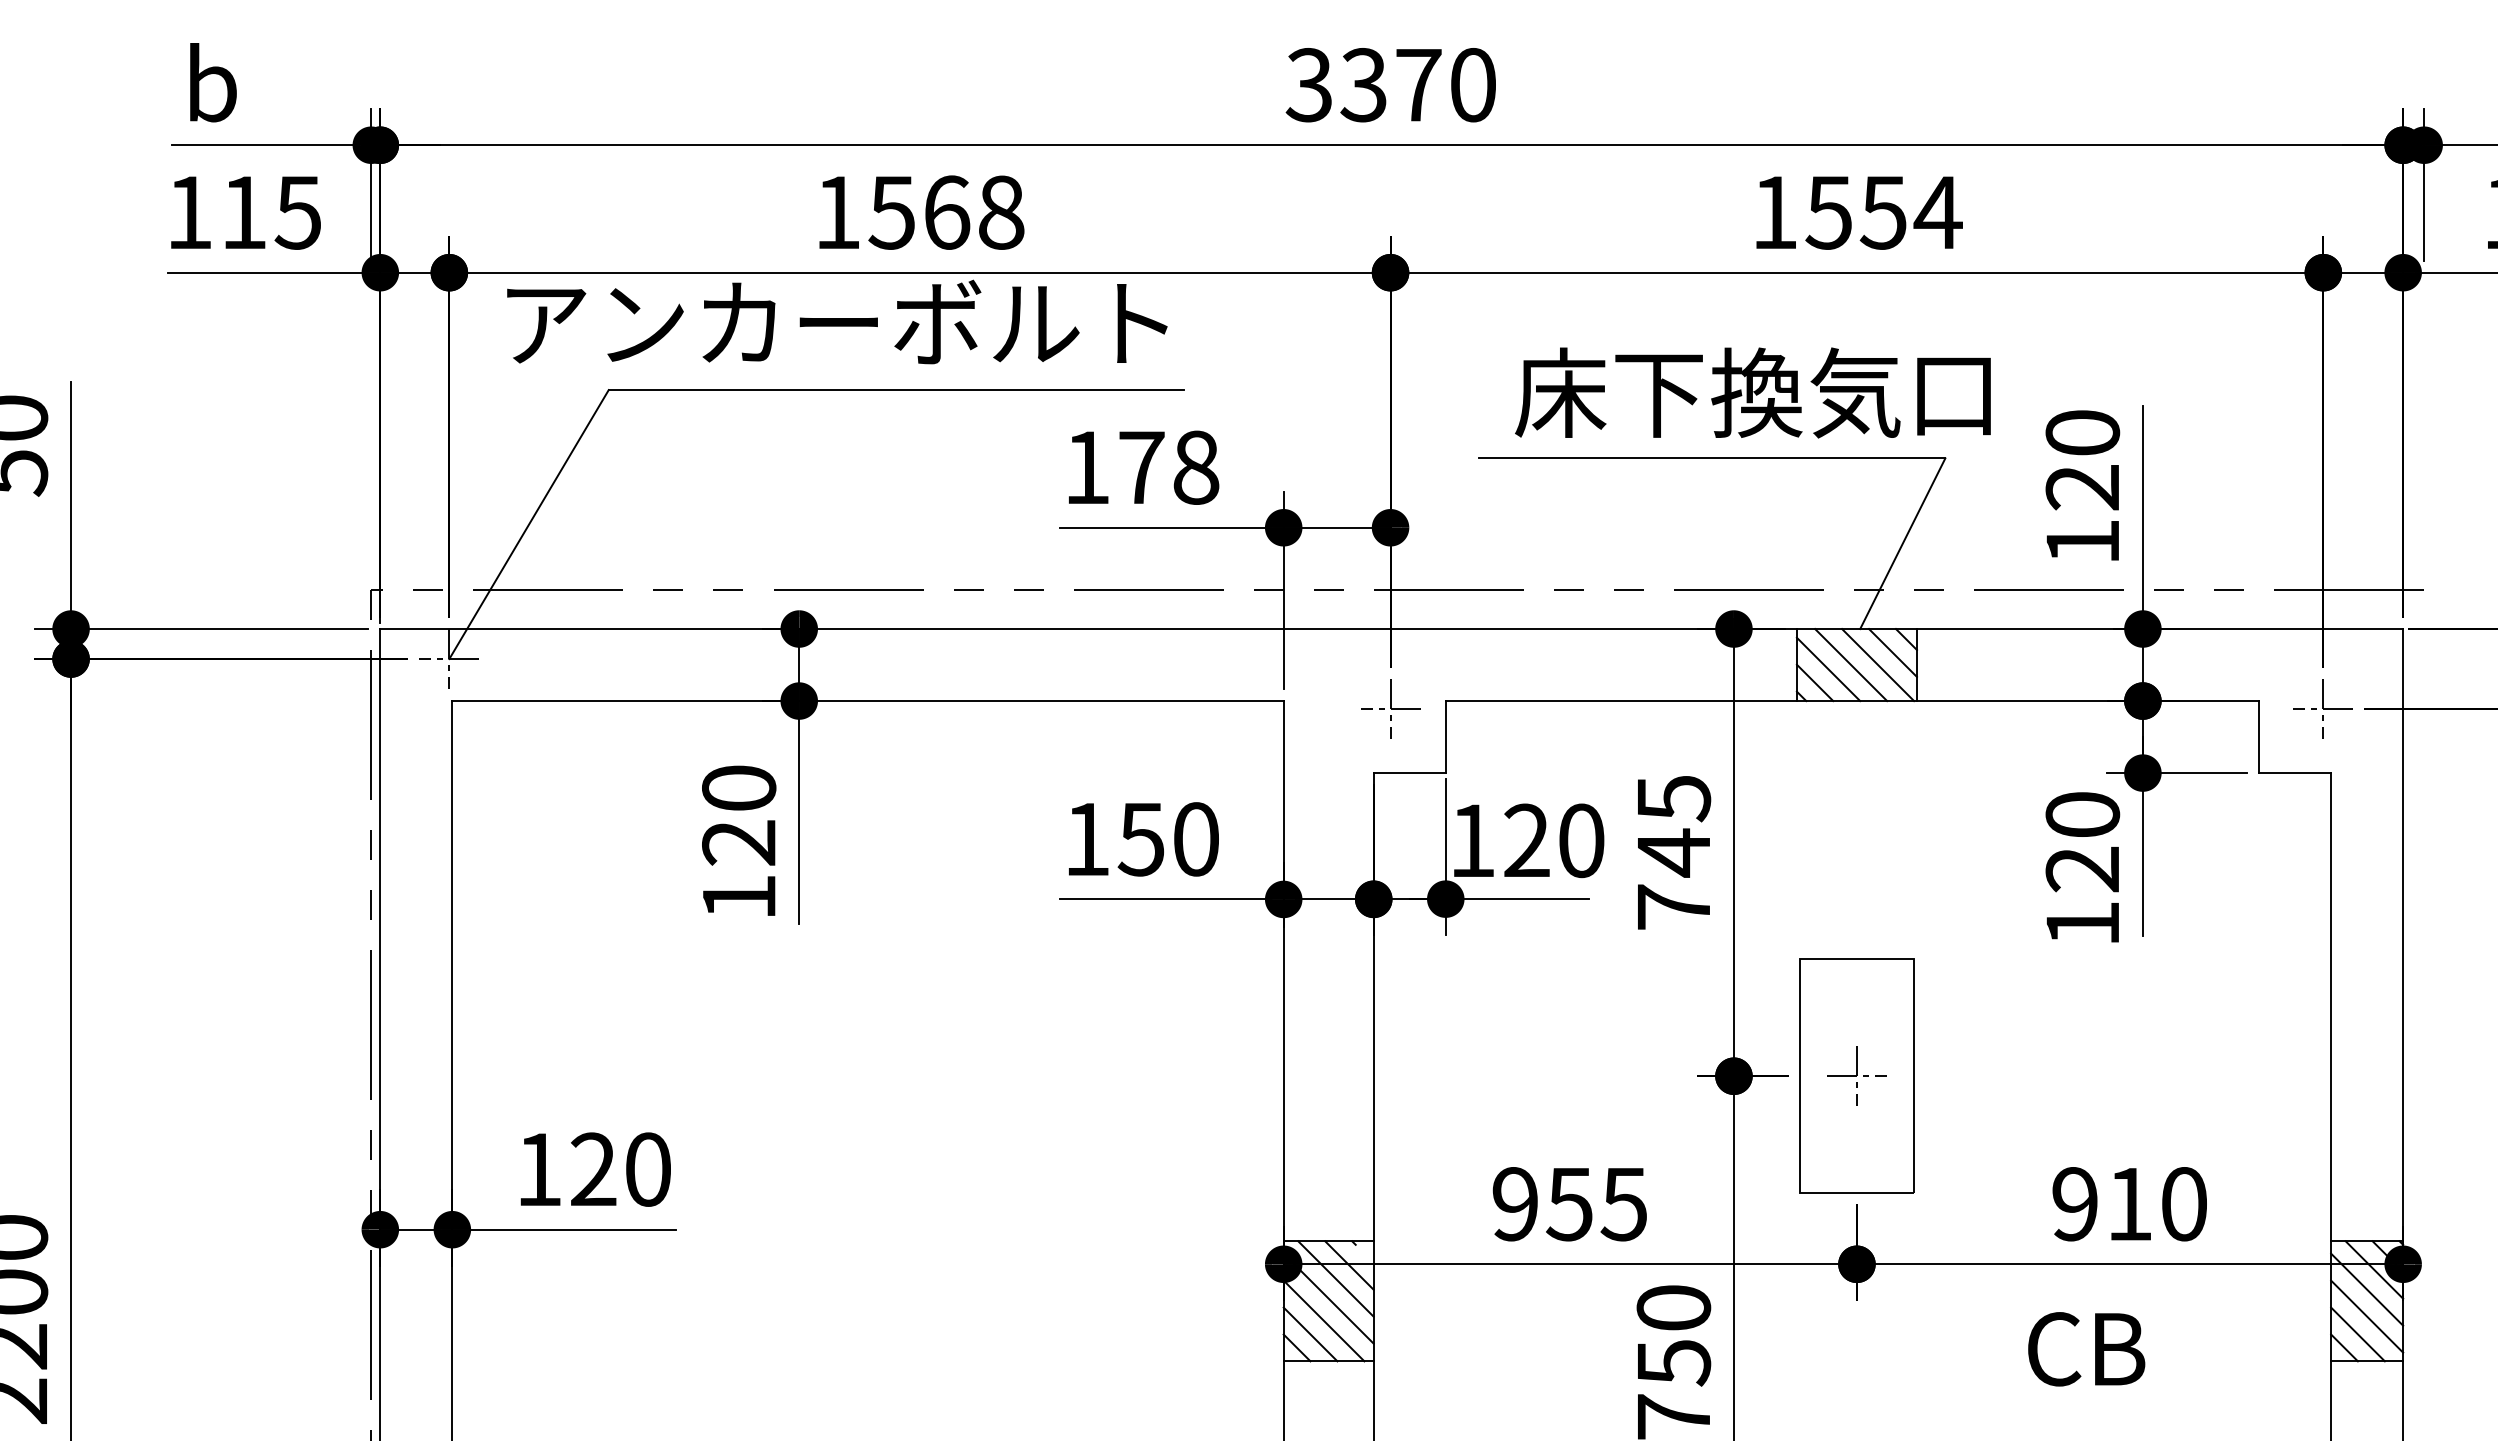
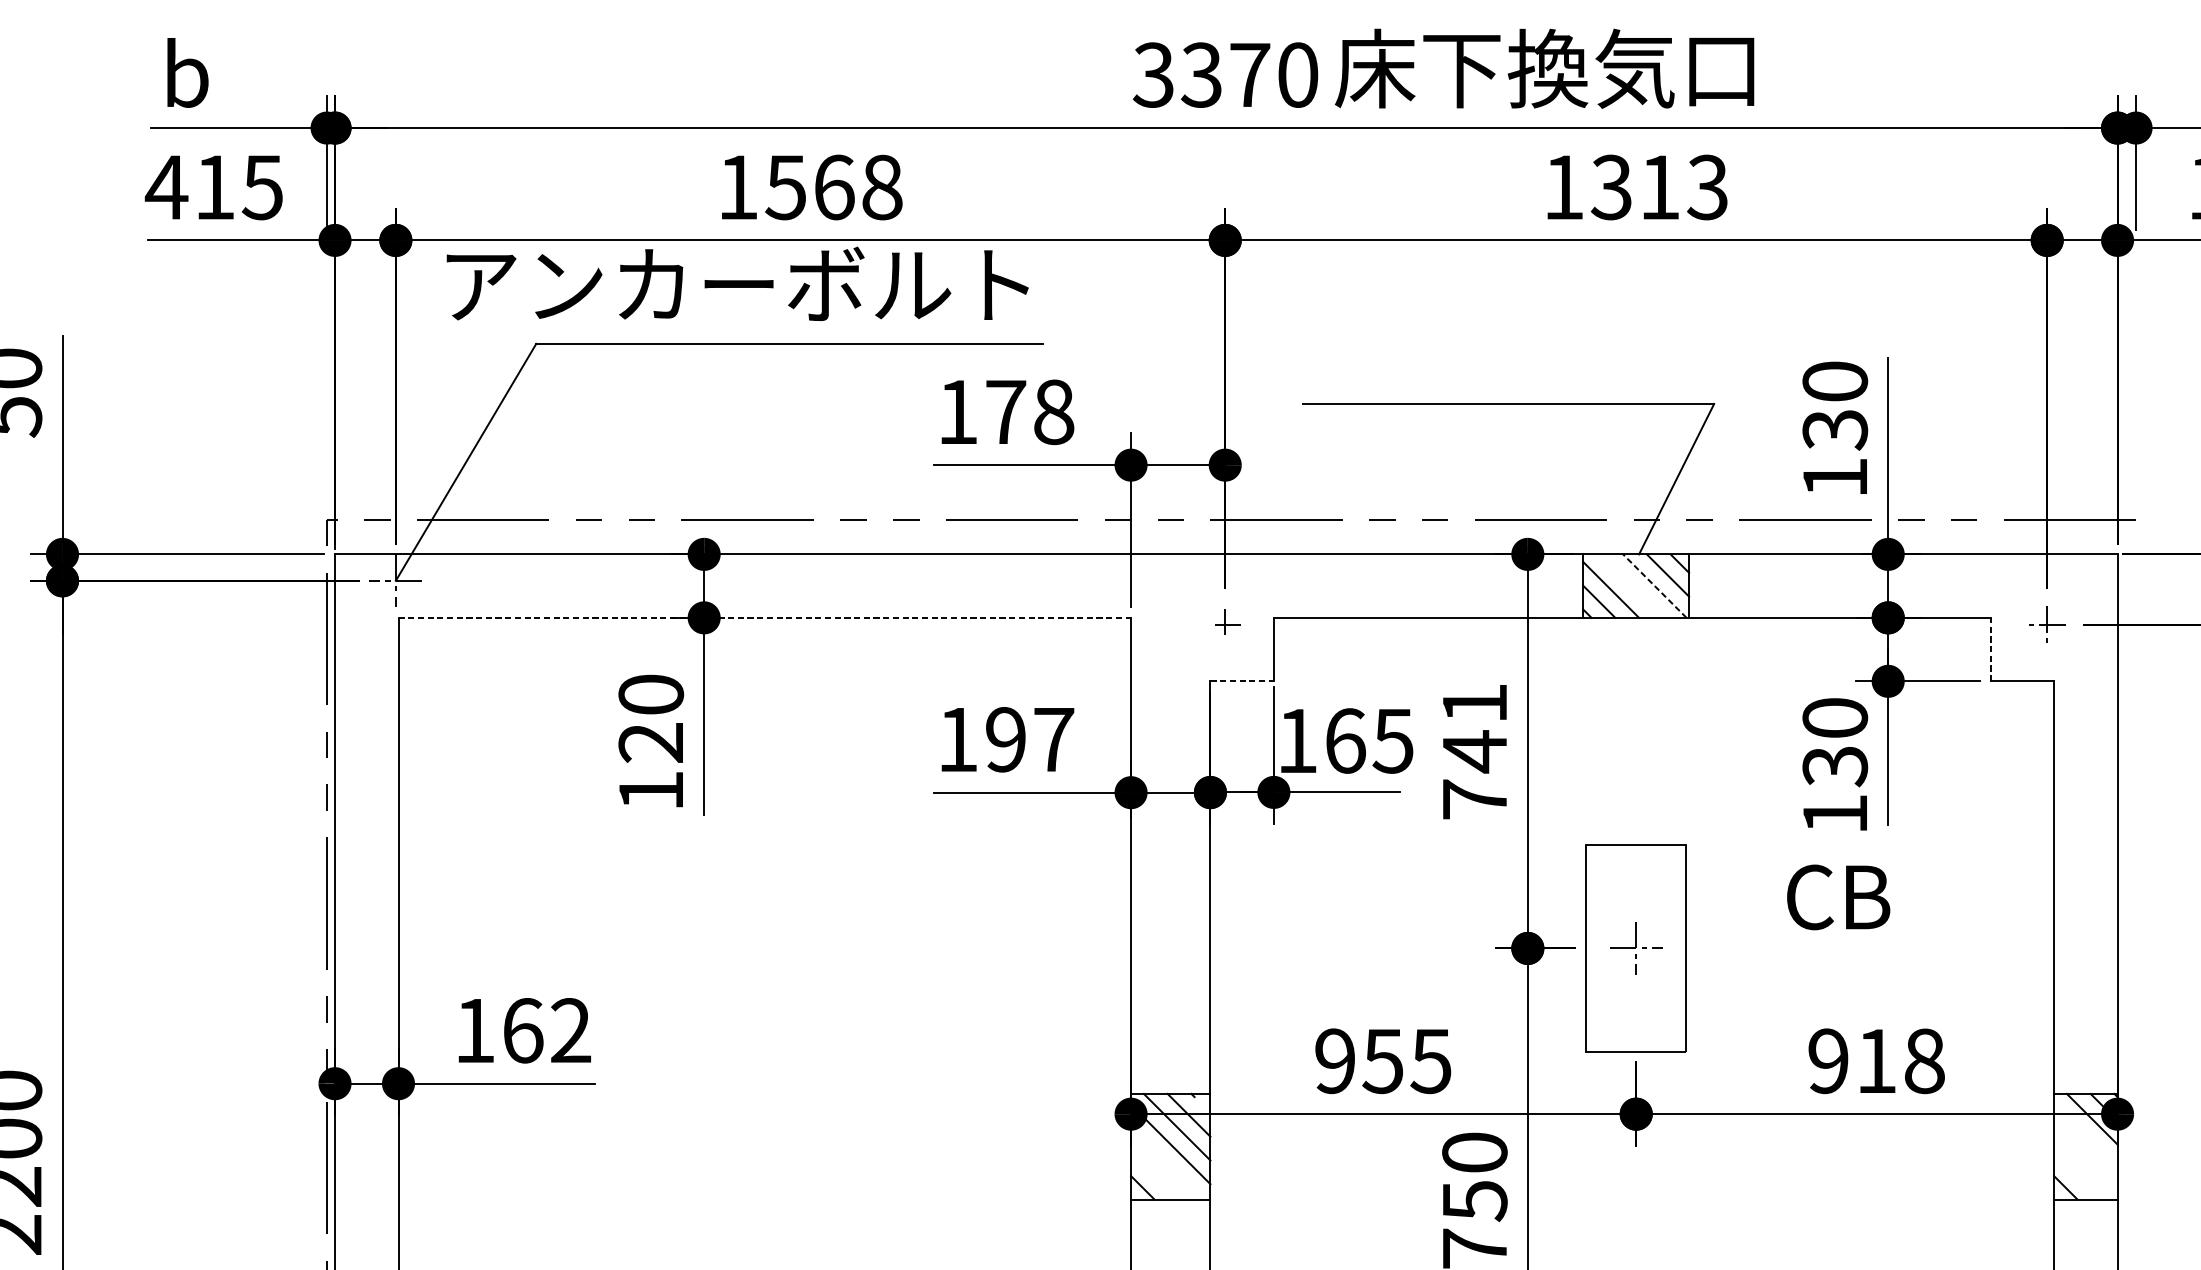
text: (188, 212) -> (165, 187), 115 -> 415
text: (1883, 212) -> (1659, 187), 1554 -> 1313
text: (1752, 392) -> (1544, 68), moved
text: (2082, 488) -> (1834, 430), 120 -> 130
line: (1851, 665) -> (1631, 586), removed
line: (1878, 665) -> (1655, 586), solid -> dashed
line: (868, 701) -> (765, 618), solid -> dashed
part: (1390, 708) -> (1225, 624), size x0.6
part: (2322, 708) -> (2046, 624), size x0.7
line: (2259, 736) -> (1990, 649), solid -> dashed
line: (1410, 773) -> (1242, 681), solid -> dashed
text: (1674, 799) -> (1475, 704), 745 -> 741
text: (1168, 839) -> (1029, 739), 150 -> 197
text: (1554, 840) -> (1369, 740), 120 -> 165
text: (2082, 869) -> (1834, 766), 120 -> 130
text: (620, 1169) -> (546, 1030), 120 -> 162
text: (2184, 1204) -> (1924, 1061), 910 -> 918
line: (2367, 1289) -> (2086, 1136), removed
line: (2367, 1316) -> (2086, 1160), removed
line: (1323, 1320) -> (1166, 1163), removed
line: (1310, 1334) -> (1154, 1176), removed
line: (2357, 1334) -> (2077, 1176), removed
text: (2086, 1349) -> (1838, 897), moved

